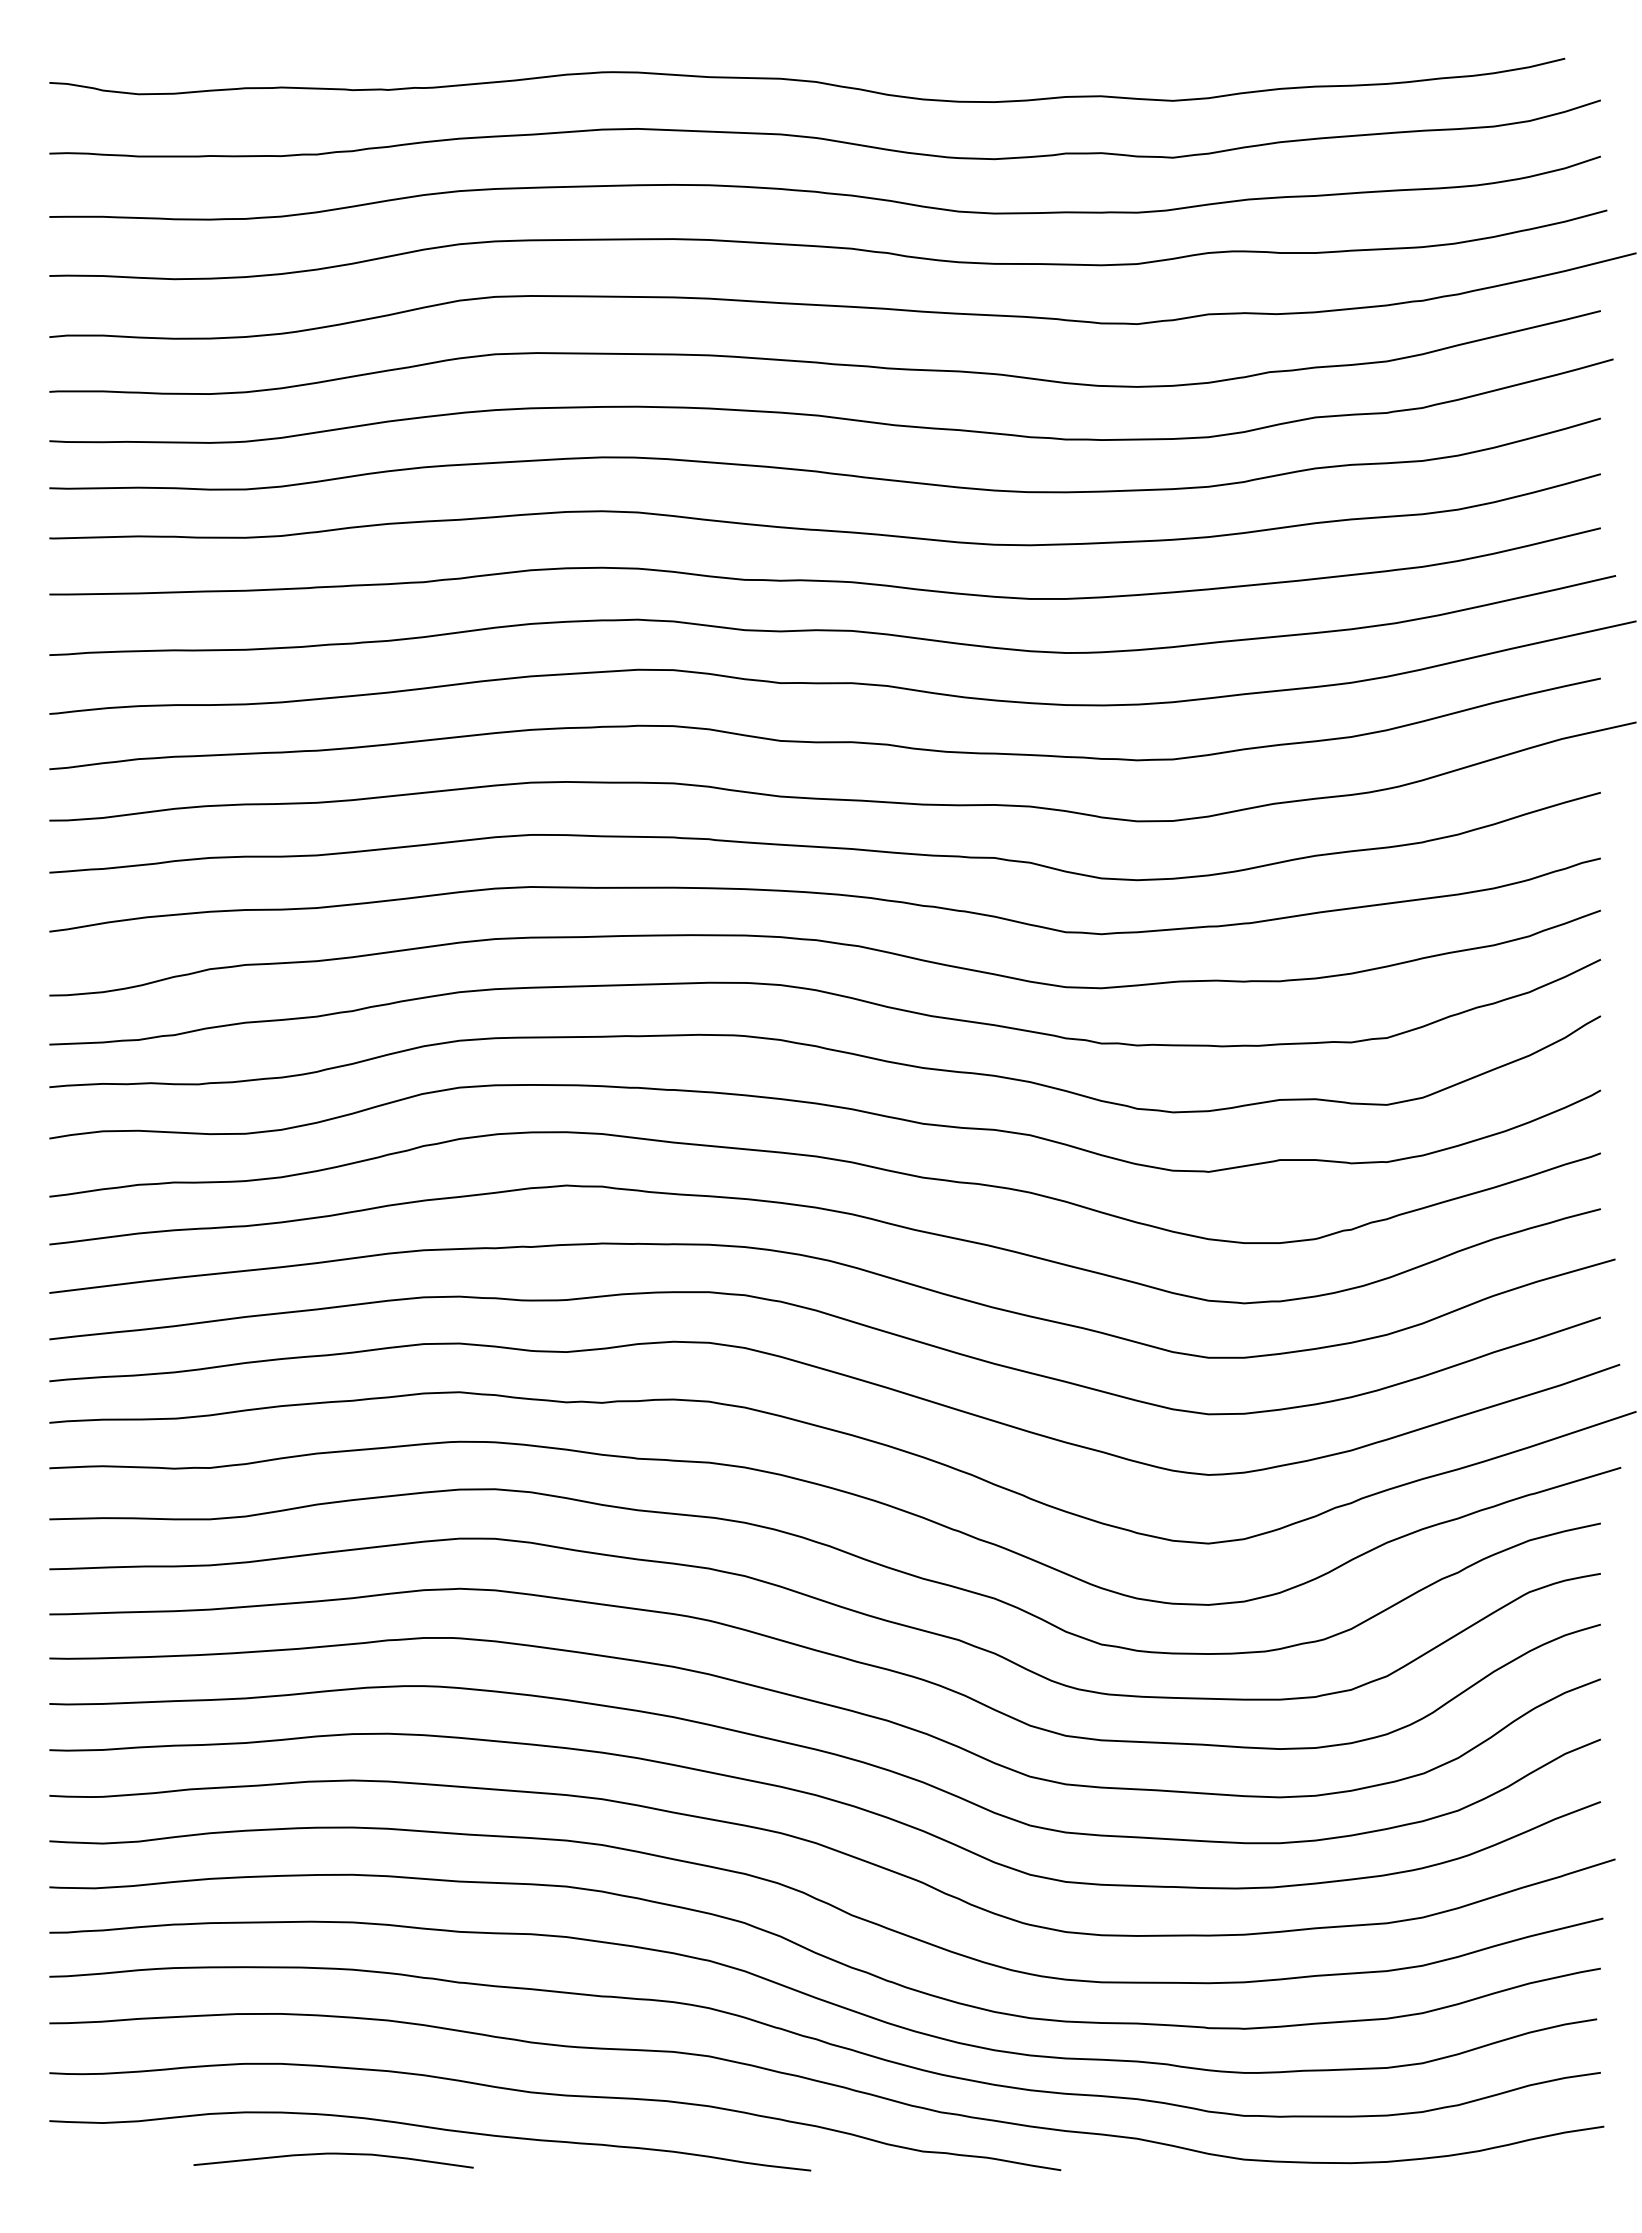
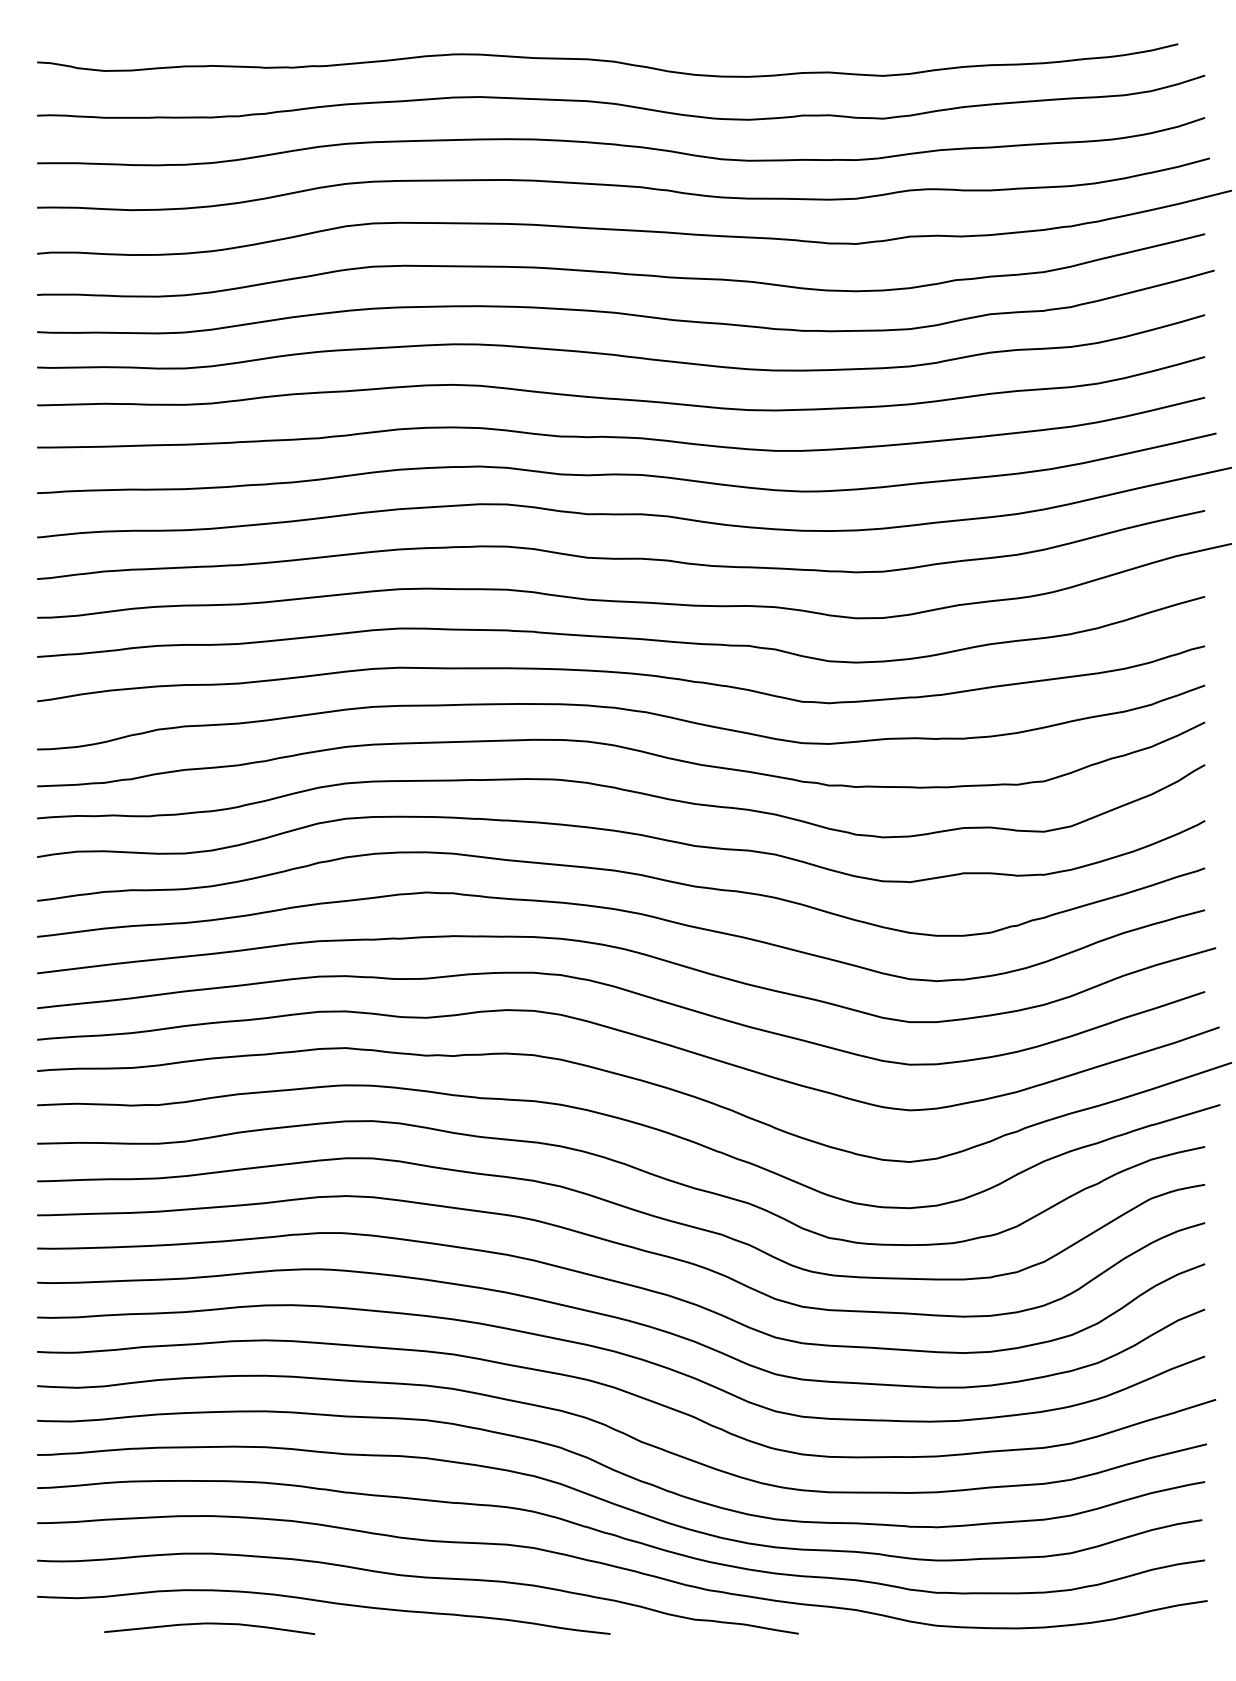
curve: (333, 2154) -> (209, 1624), moved

